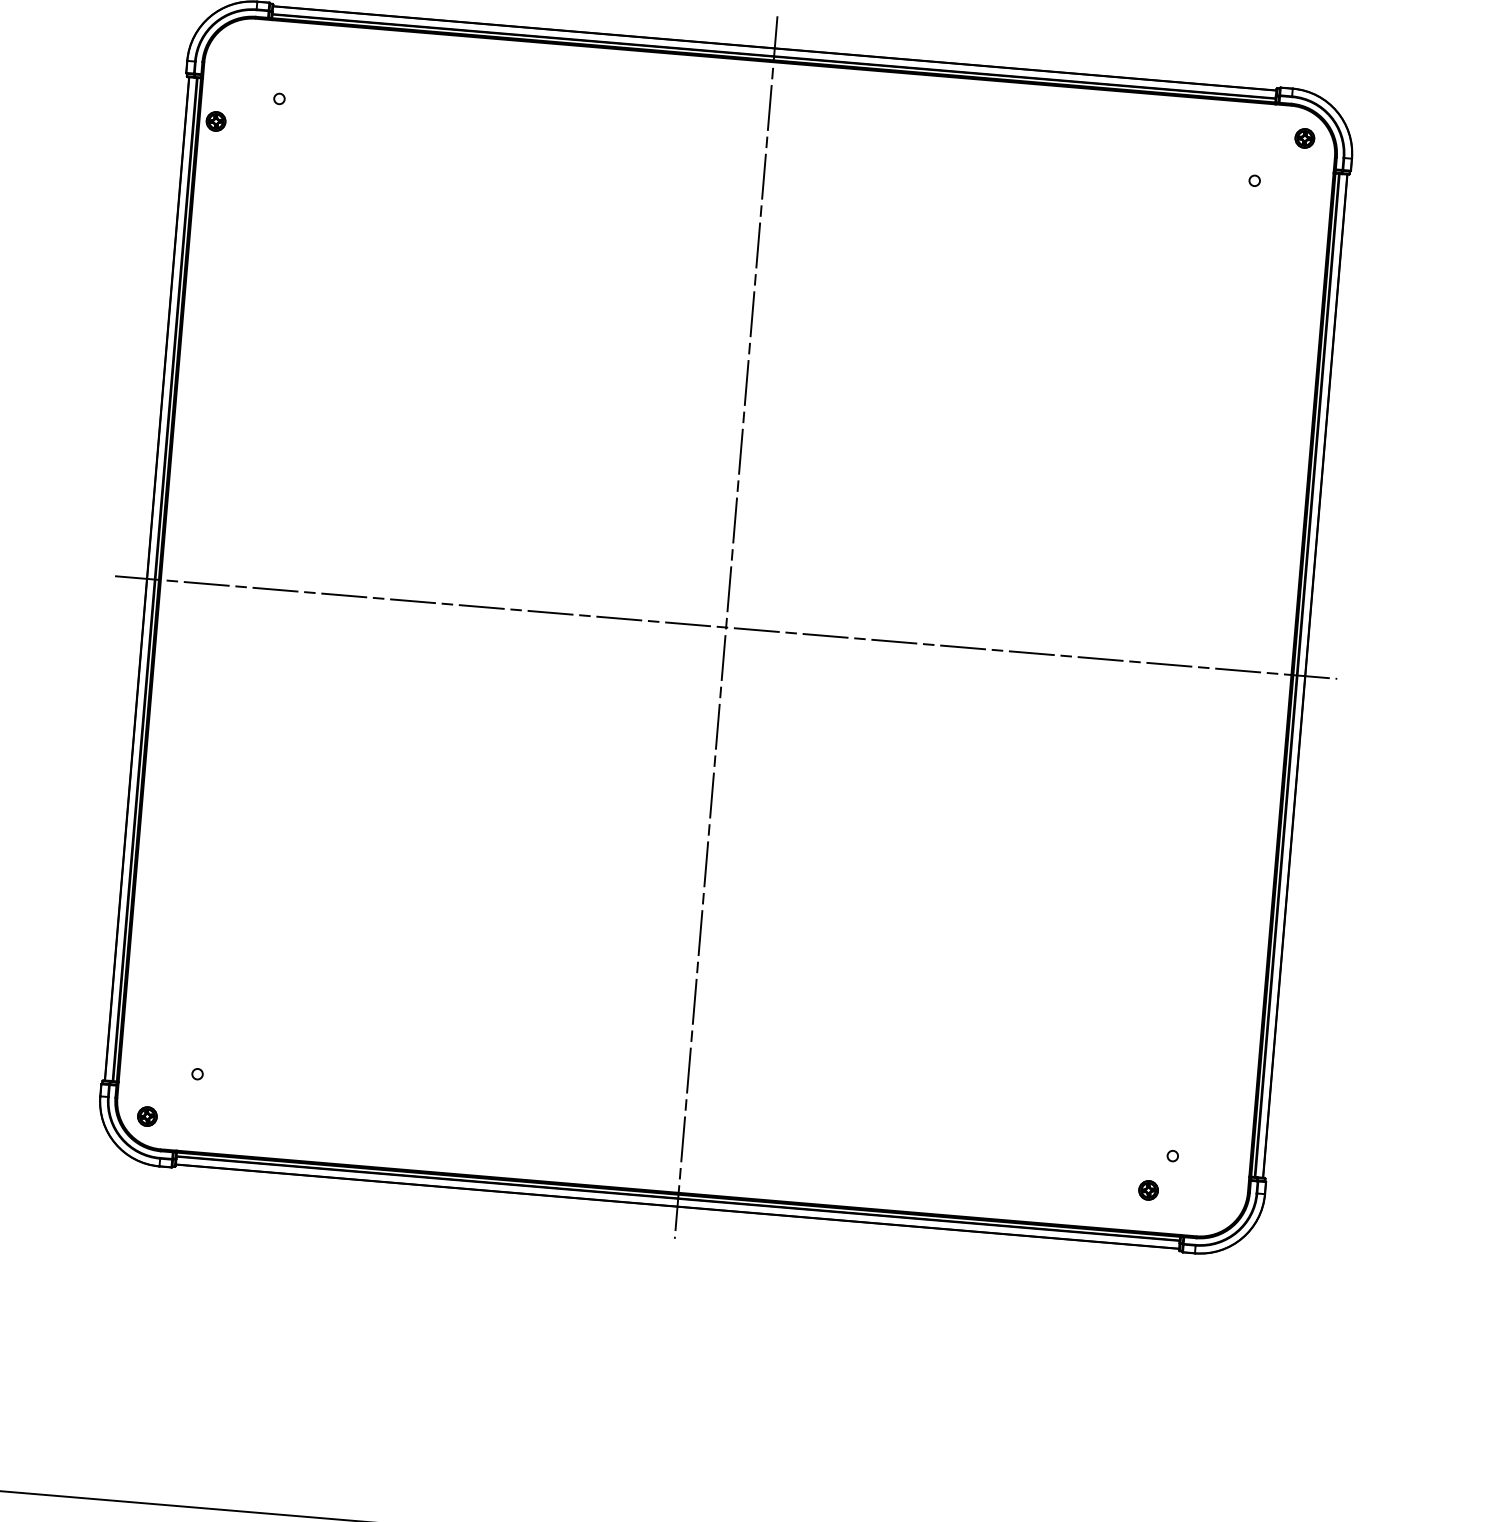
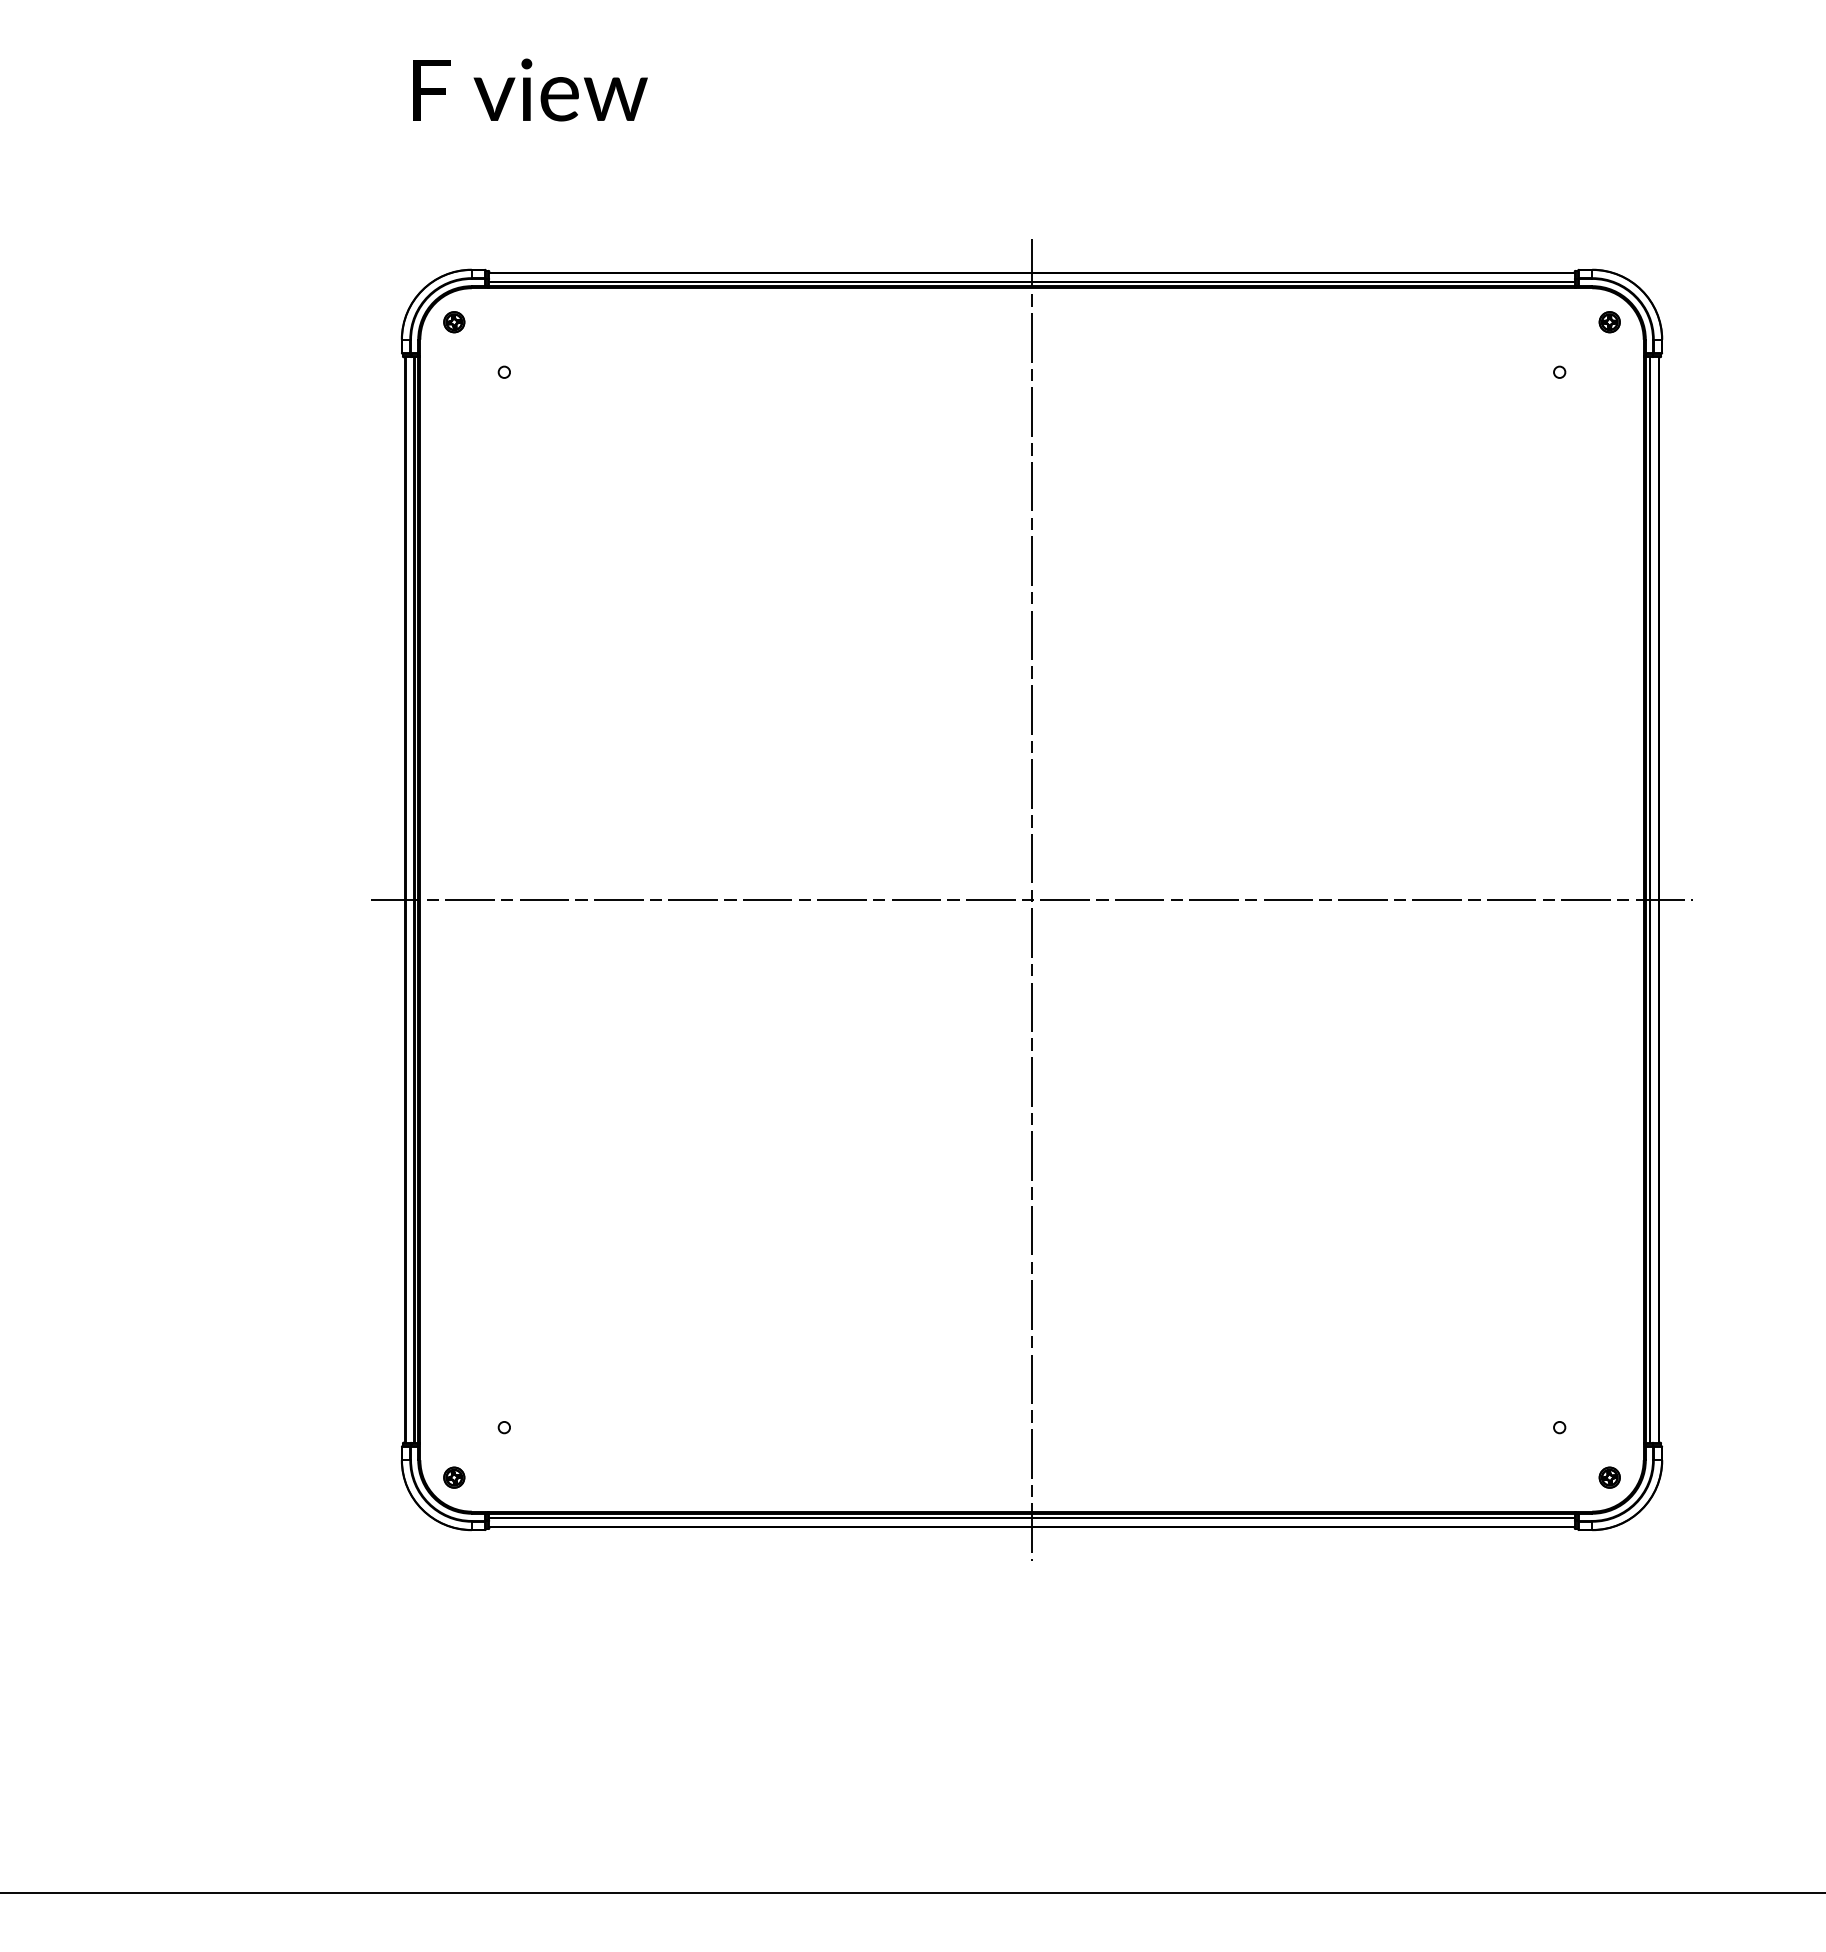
part: (216, 121) -> (454, 322), moved
part: (1148, 1190) -> (1609, 1477), moved

